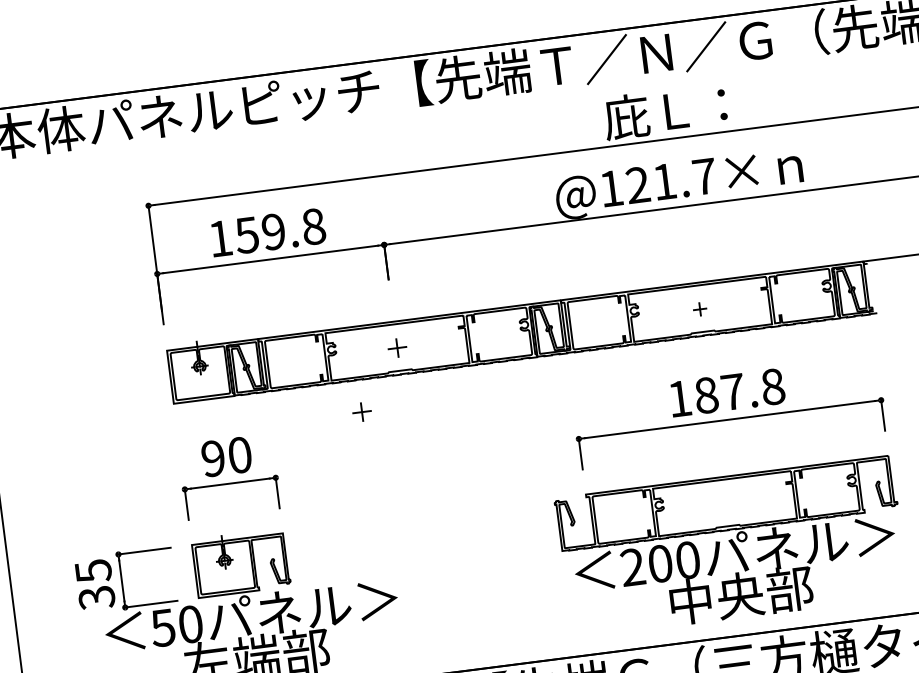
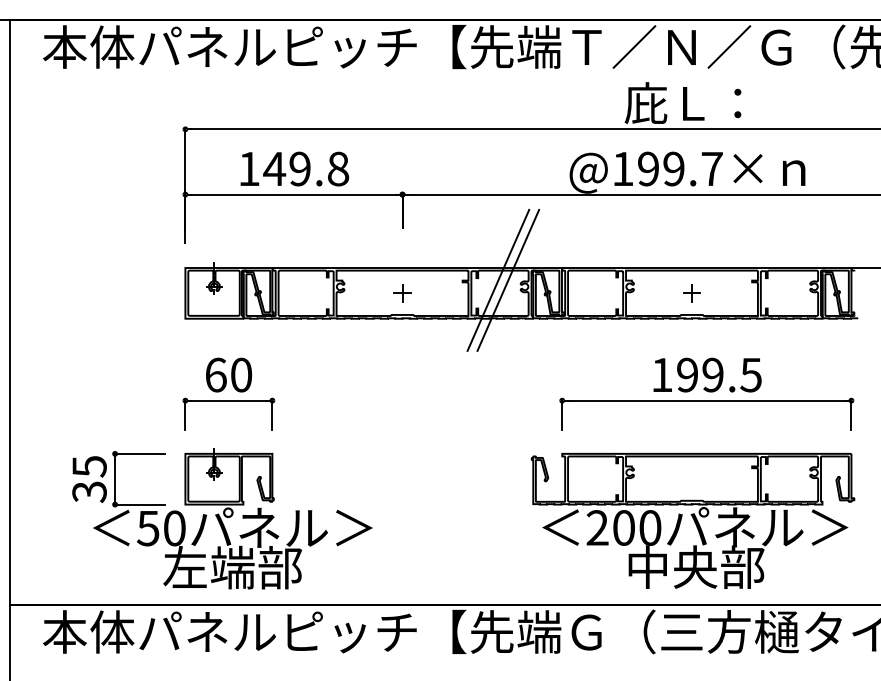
text: (651, 182) -> (661, 168), @121.7× -> @199.7×
text: (247, 235) -> (274, 169), 159.8 -> 149.8
part: (699, 309) -> (691, 293), size x1.43
line: (506, 319) -> (508, 279), added
line: (495, 320) -> (498, 279), added
text: (739, 390) -> (719, 374), 187.8 -> 199.5
part: (362, 412) -> (361, 349), removed
text: (212, 458) -> (215, 374), 90 -> 60

